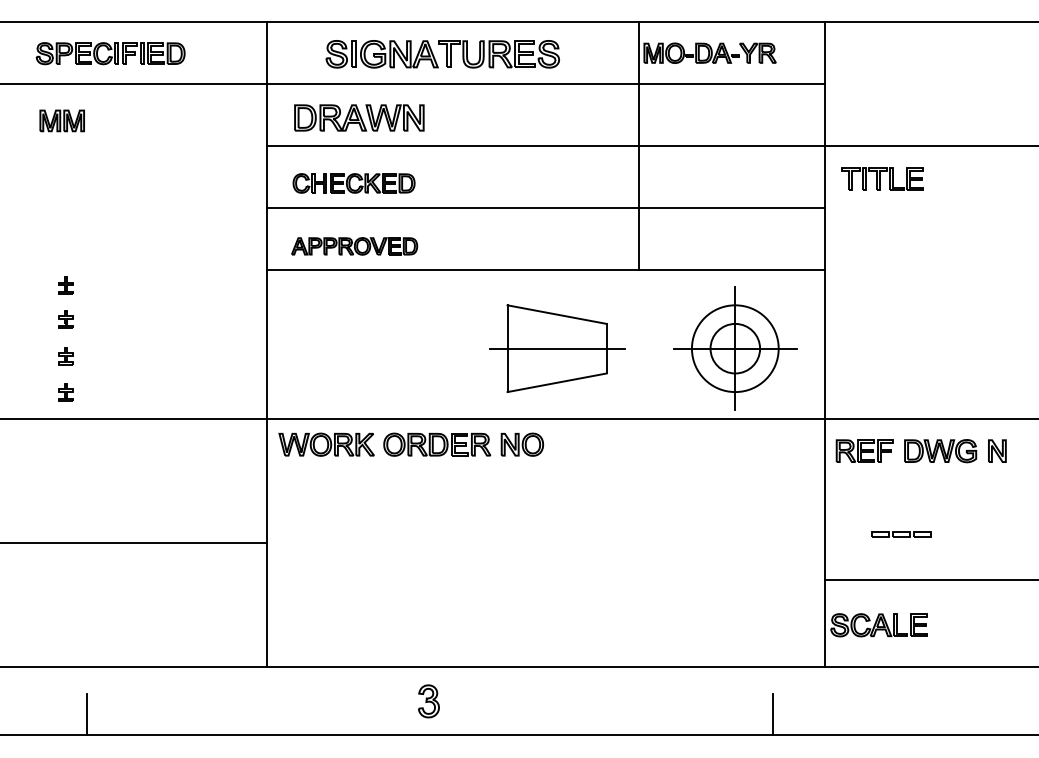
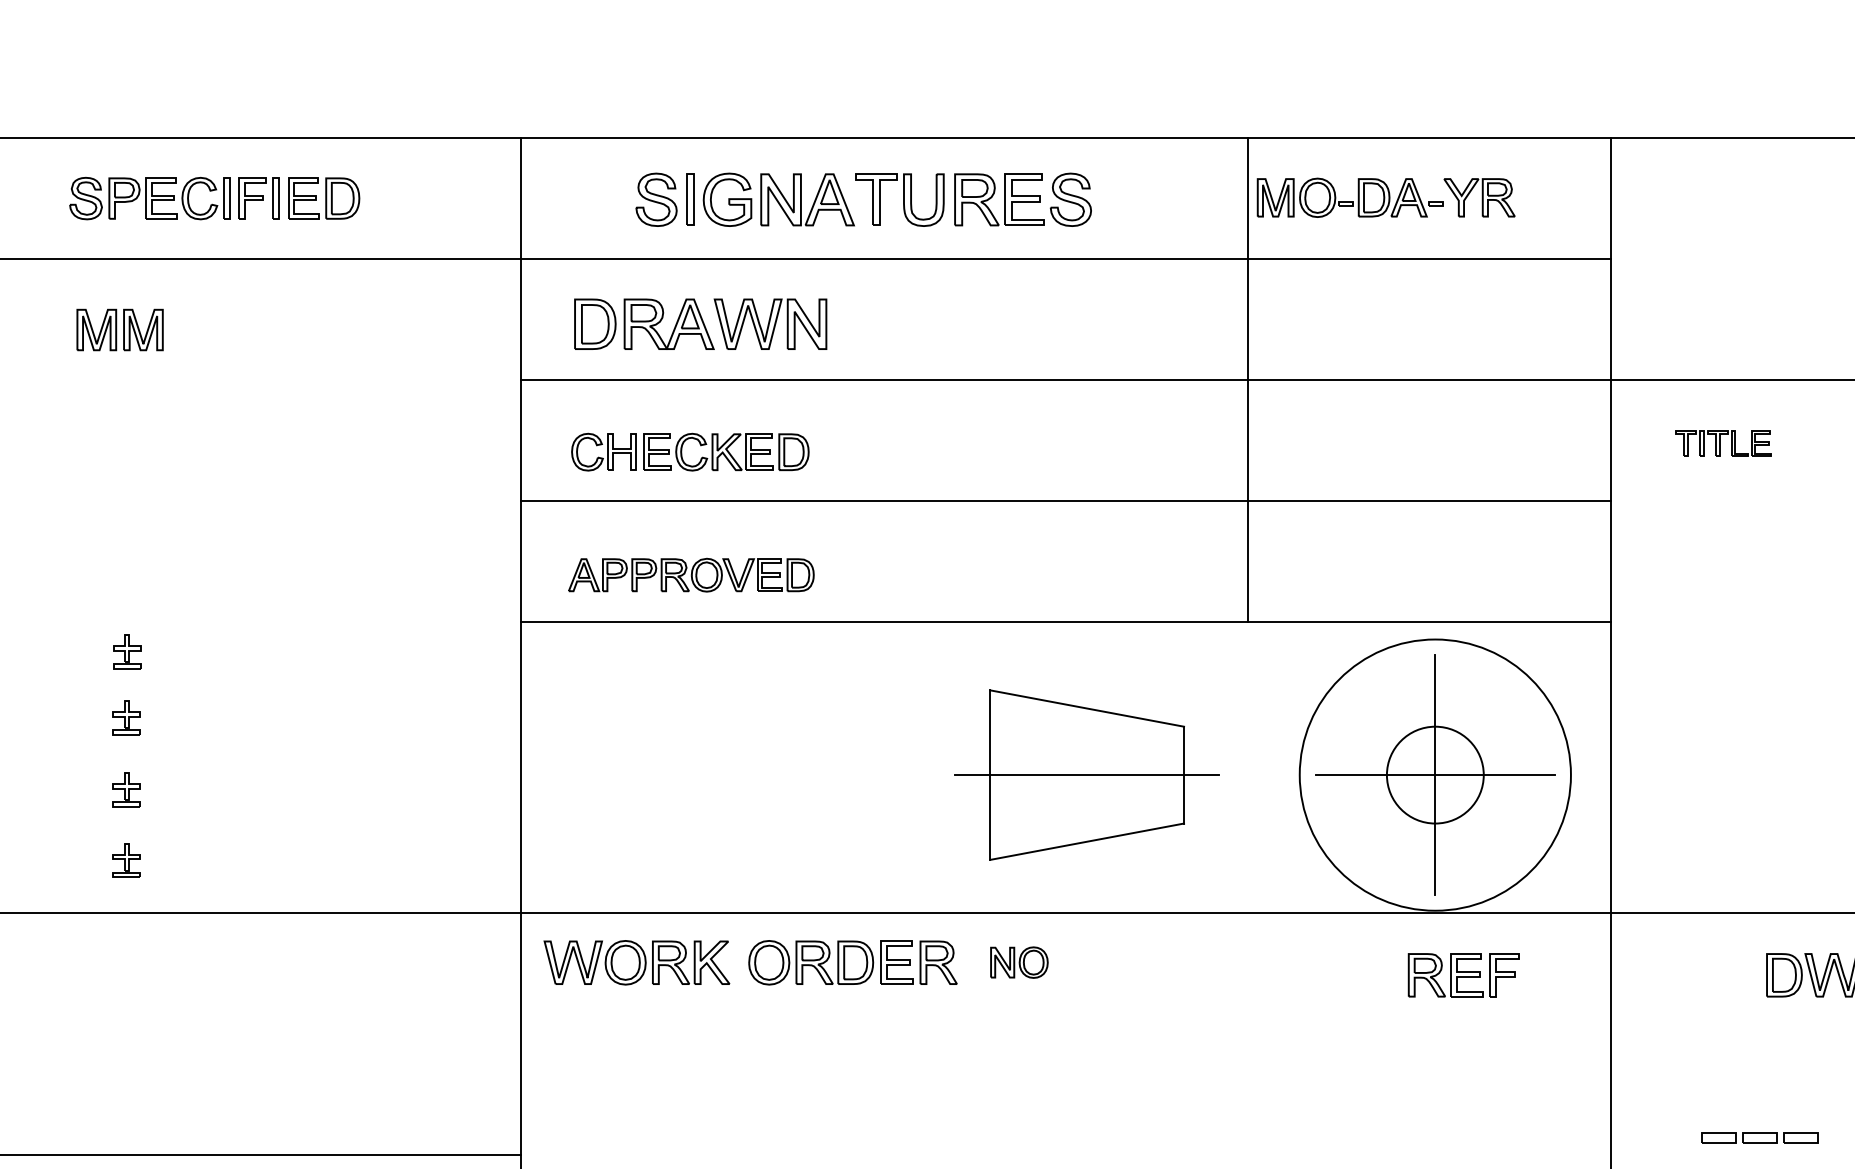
part: (882, 178) -> (1722, 442), size x0.6
circle: (734, 348) -> (1433, 774), size x1.6
part: (522, 444) -> (1019, 962), size x0.7
part: (864, 450) -> (1463, 974), moved

